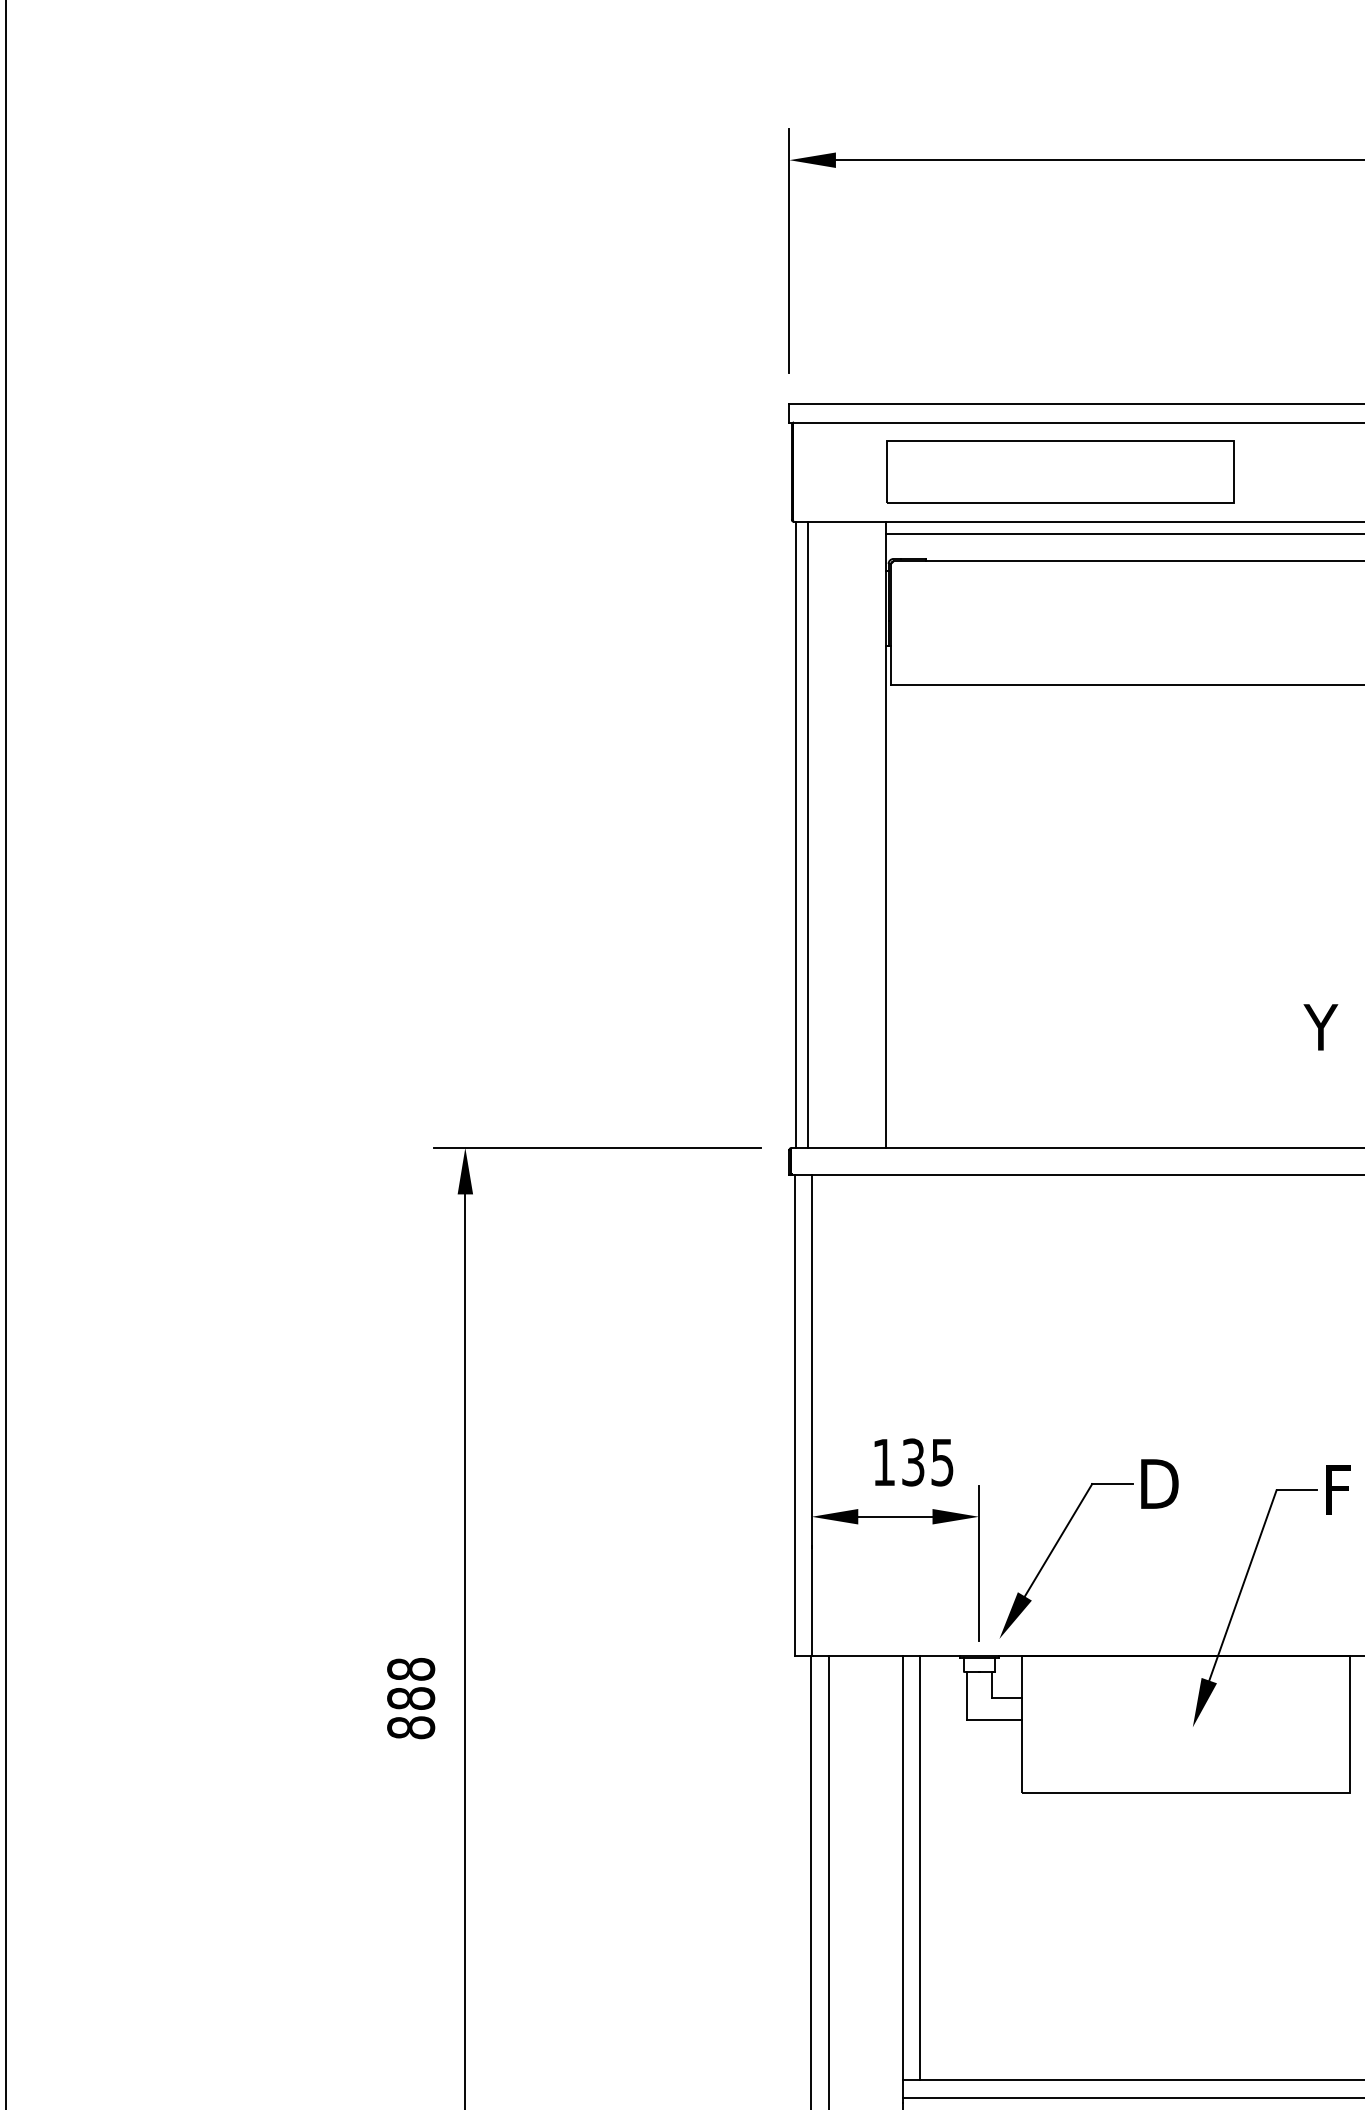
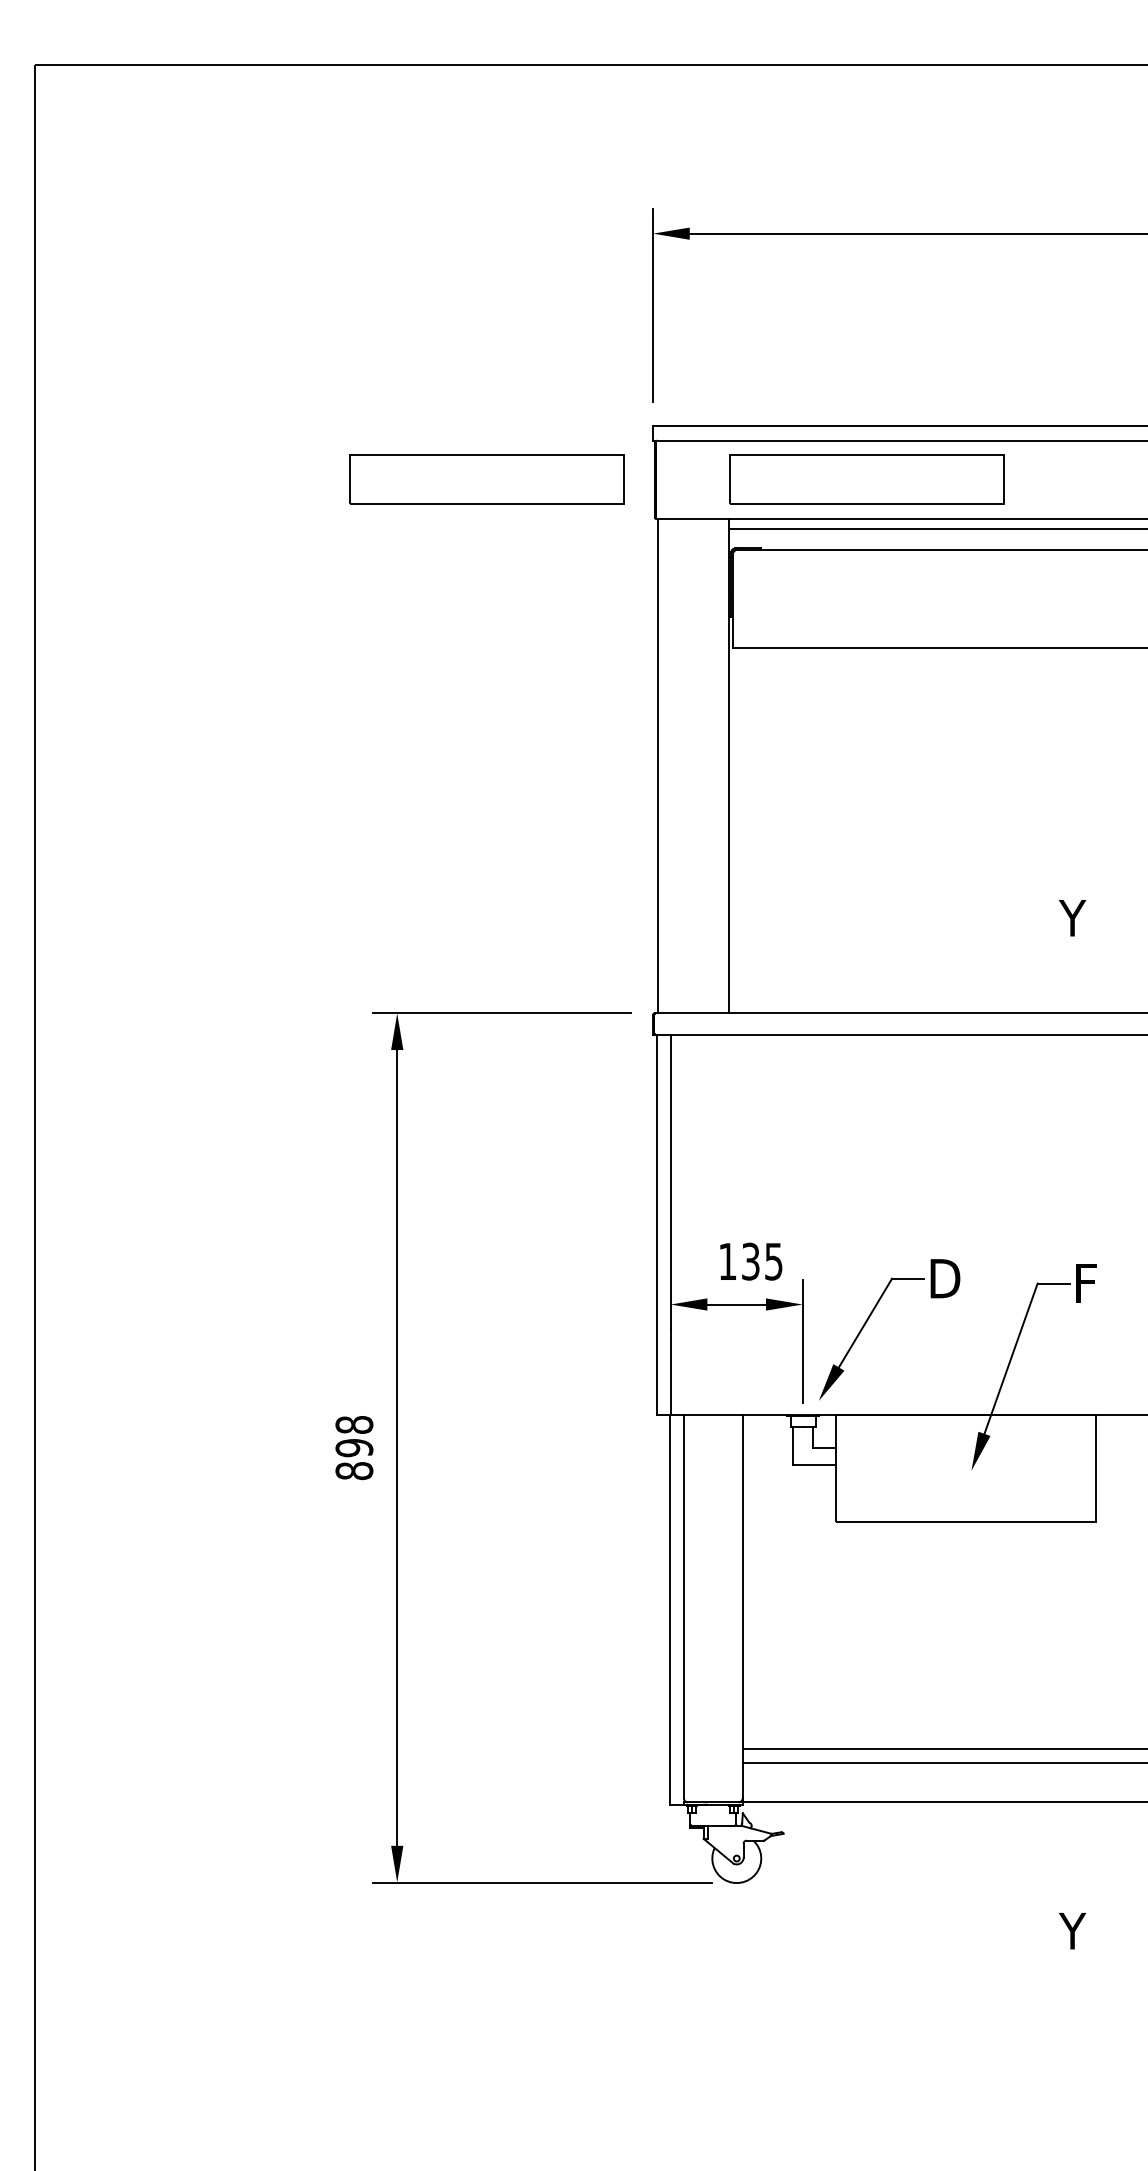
part: (578, 471) -> (486, 479), added
line: (807, 835) -> (667, 766), removed
text: (411, 1699) -> (354, 1448), 888 -> 898
line: (920, 1867) -> (756, 1581), removed

